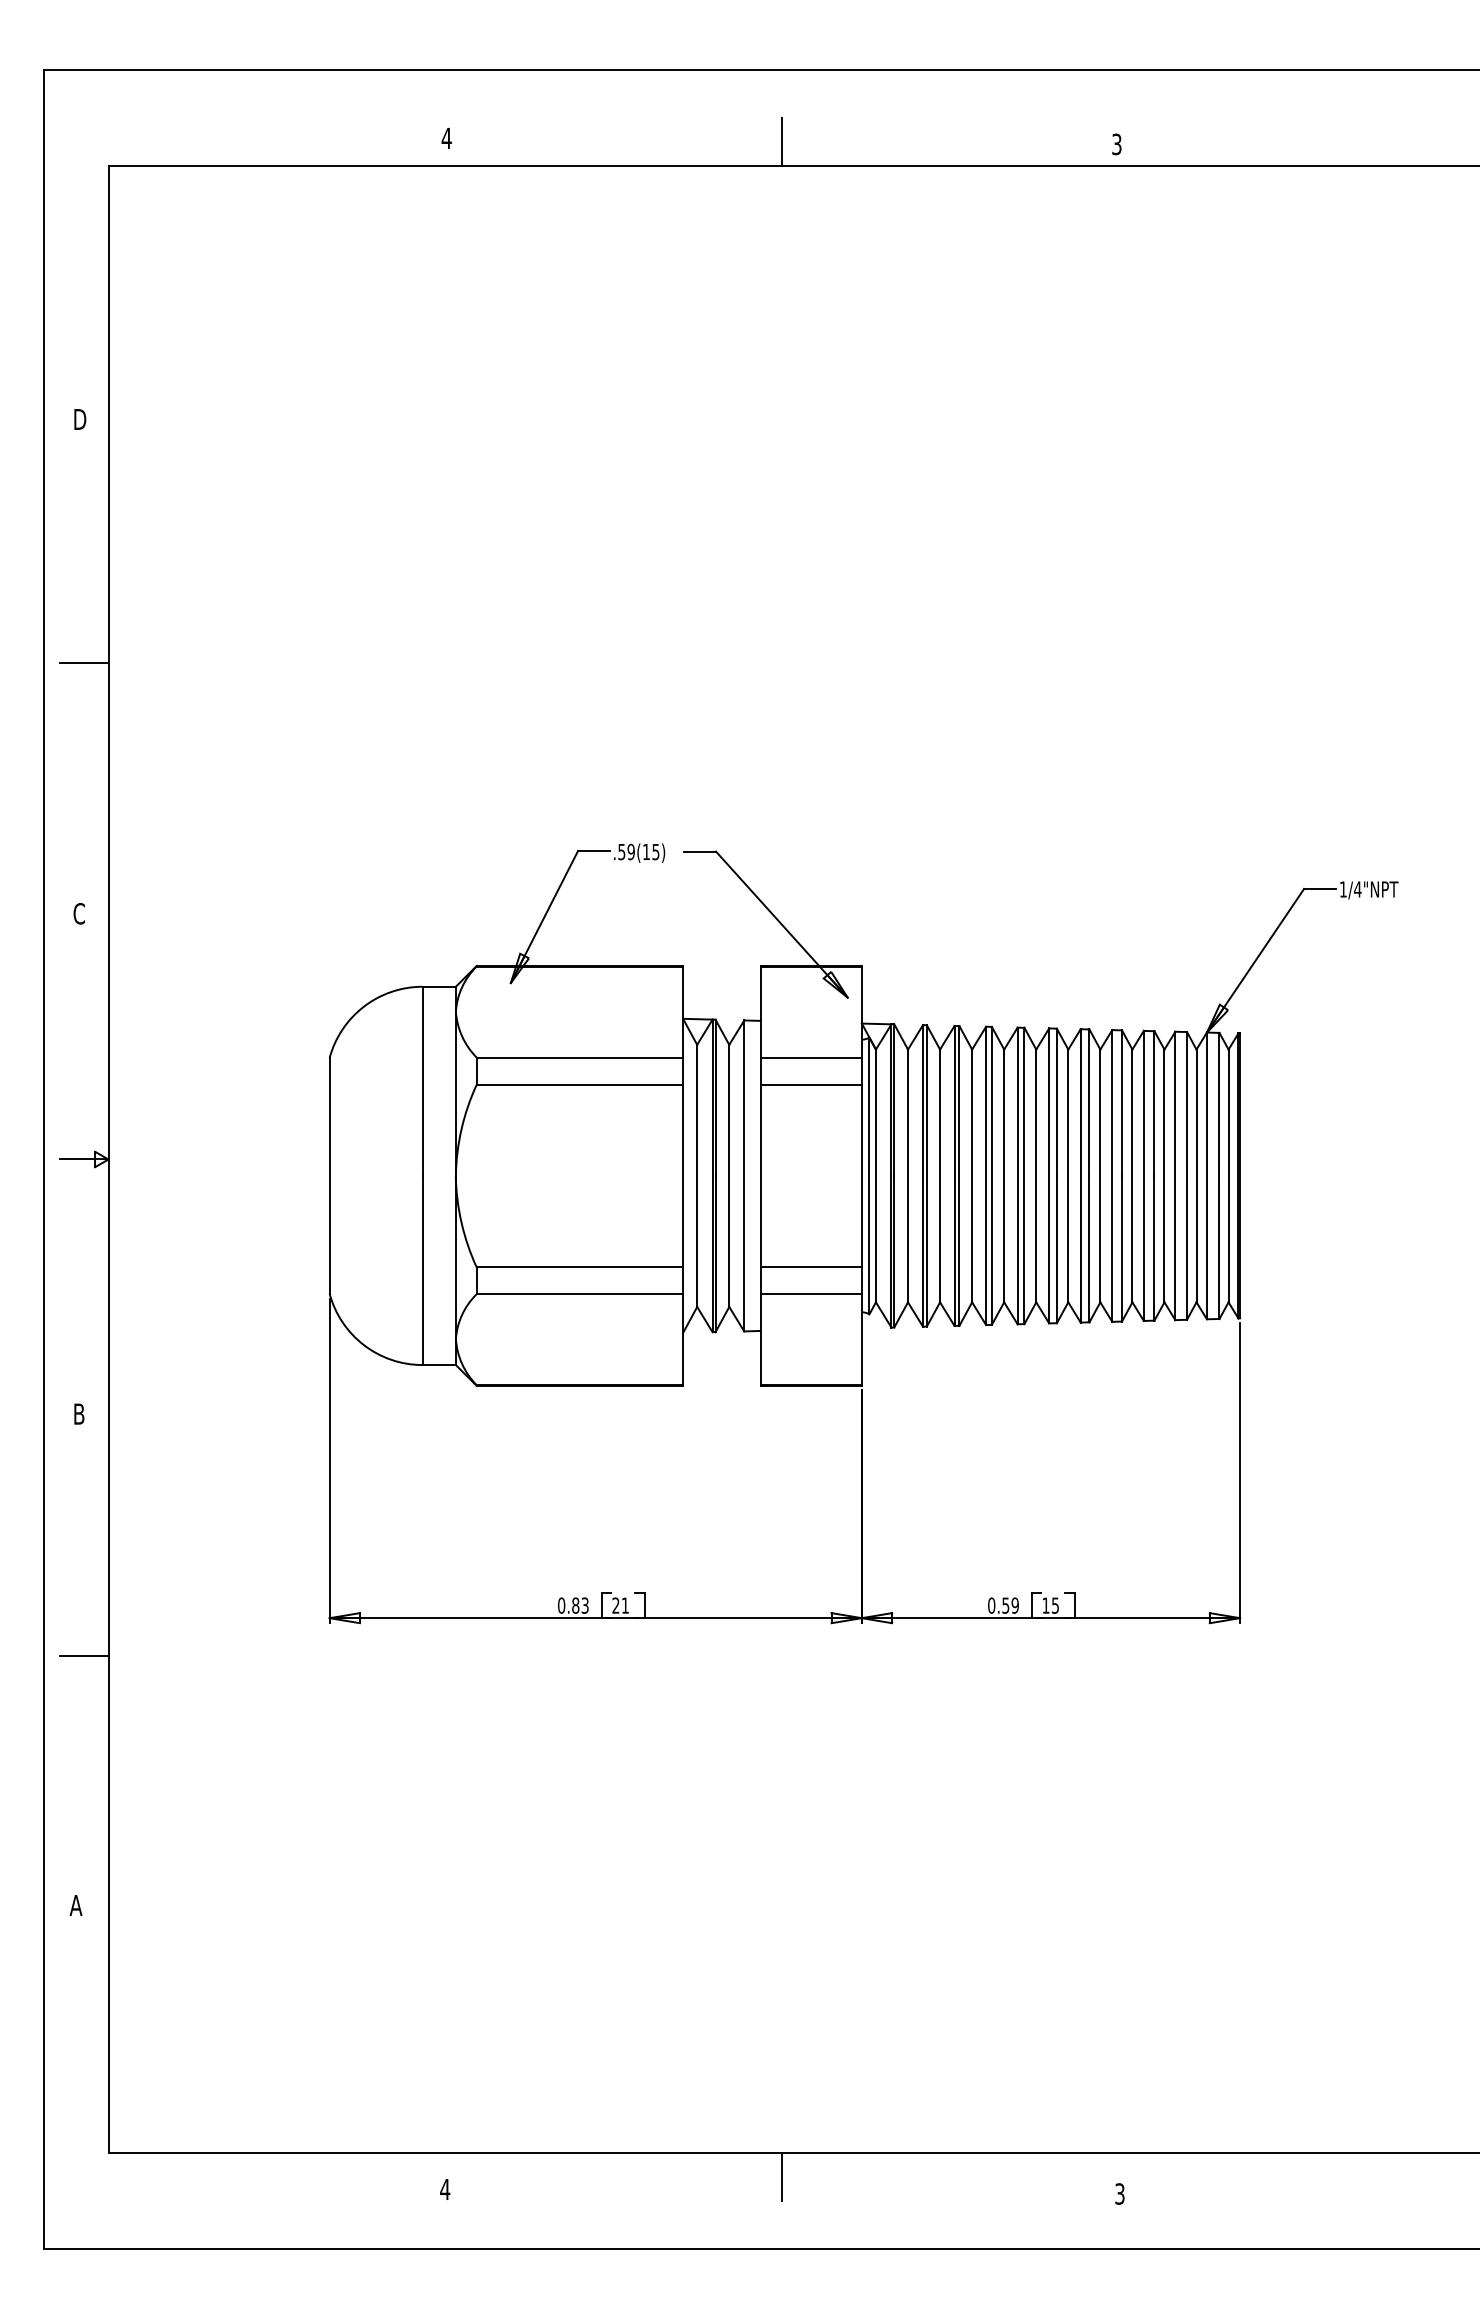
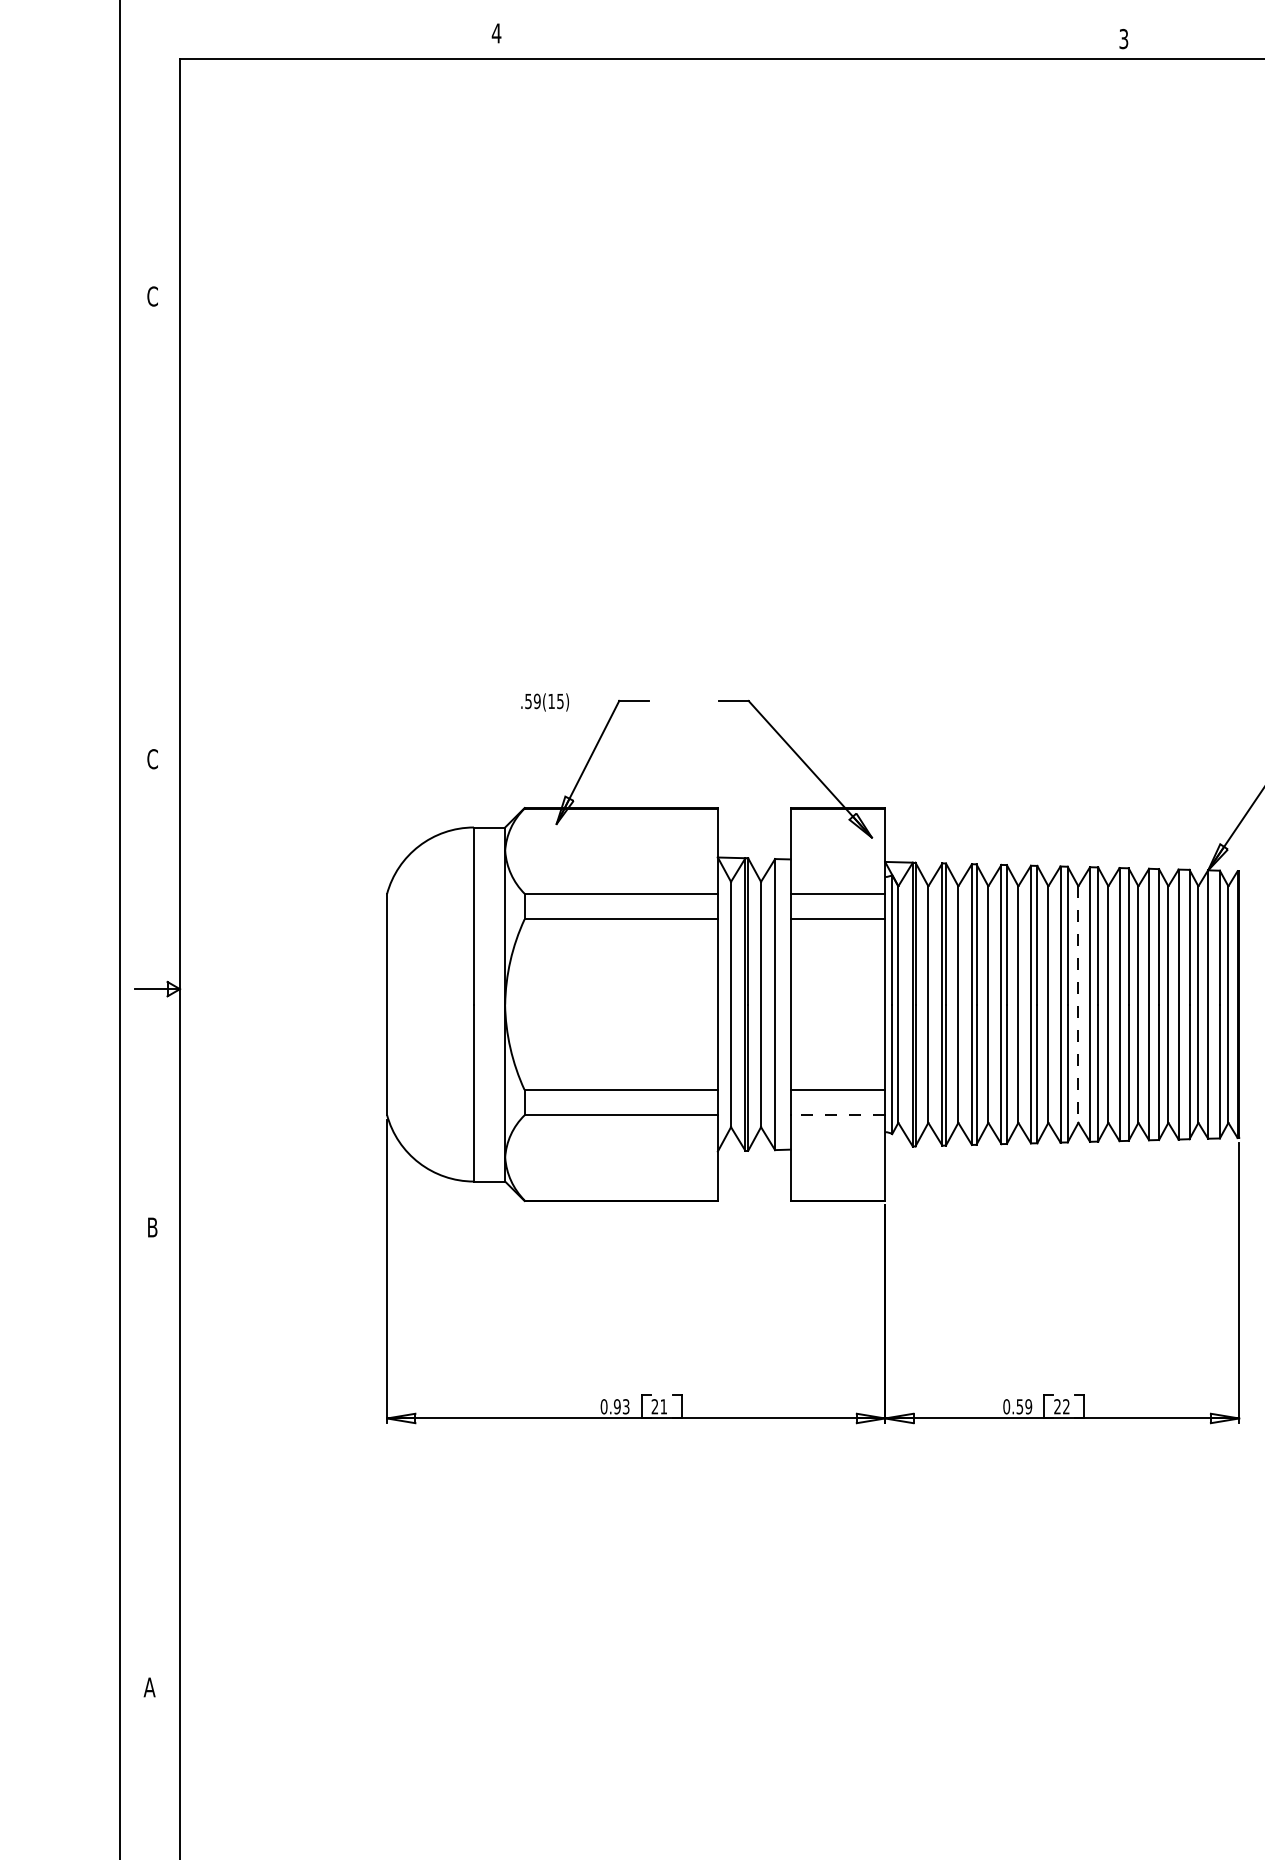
line: (781, 141) -> (809, 36), removed
text: (79, 419) -> (152, 296), D -> C
line: (84, 662) -> (157, 523), removed
text: (639, 852) -> (545, 701), moved
line: (1068, 1176) -> (1078, 1005), solid -> dashed
line: (811, 1294) -> (838, 1115), solid -> dashed
text: (575, 1605) -> (617, 1406), 0.83 -> 0.93
text: (1050, 1605) -> (1061, 1406), 15 -> 22
line: (84, 1656) -> (157, 1454), removed

